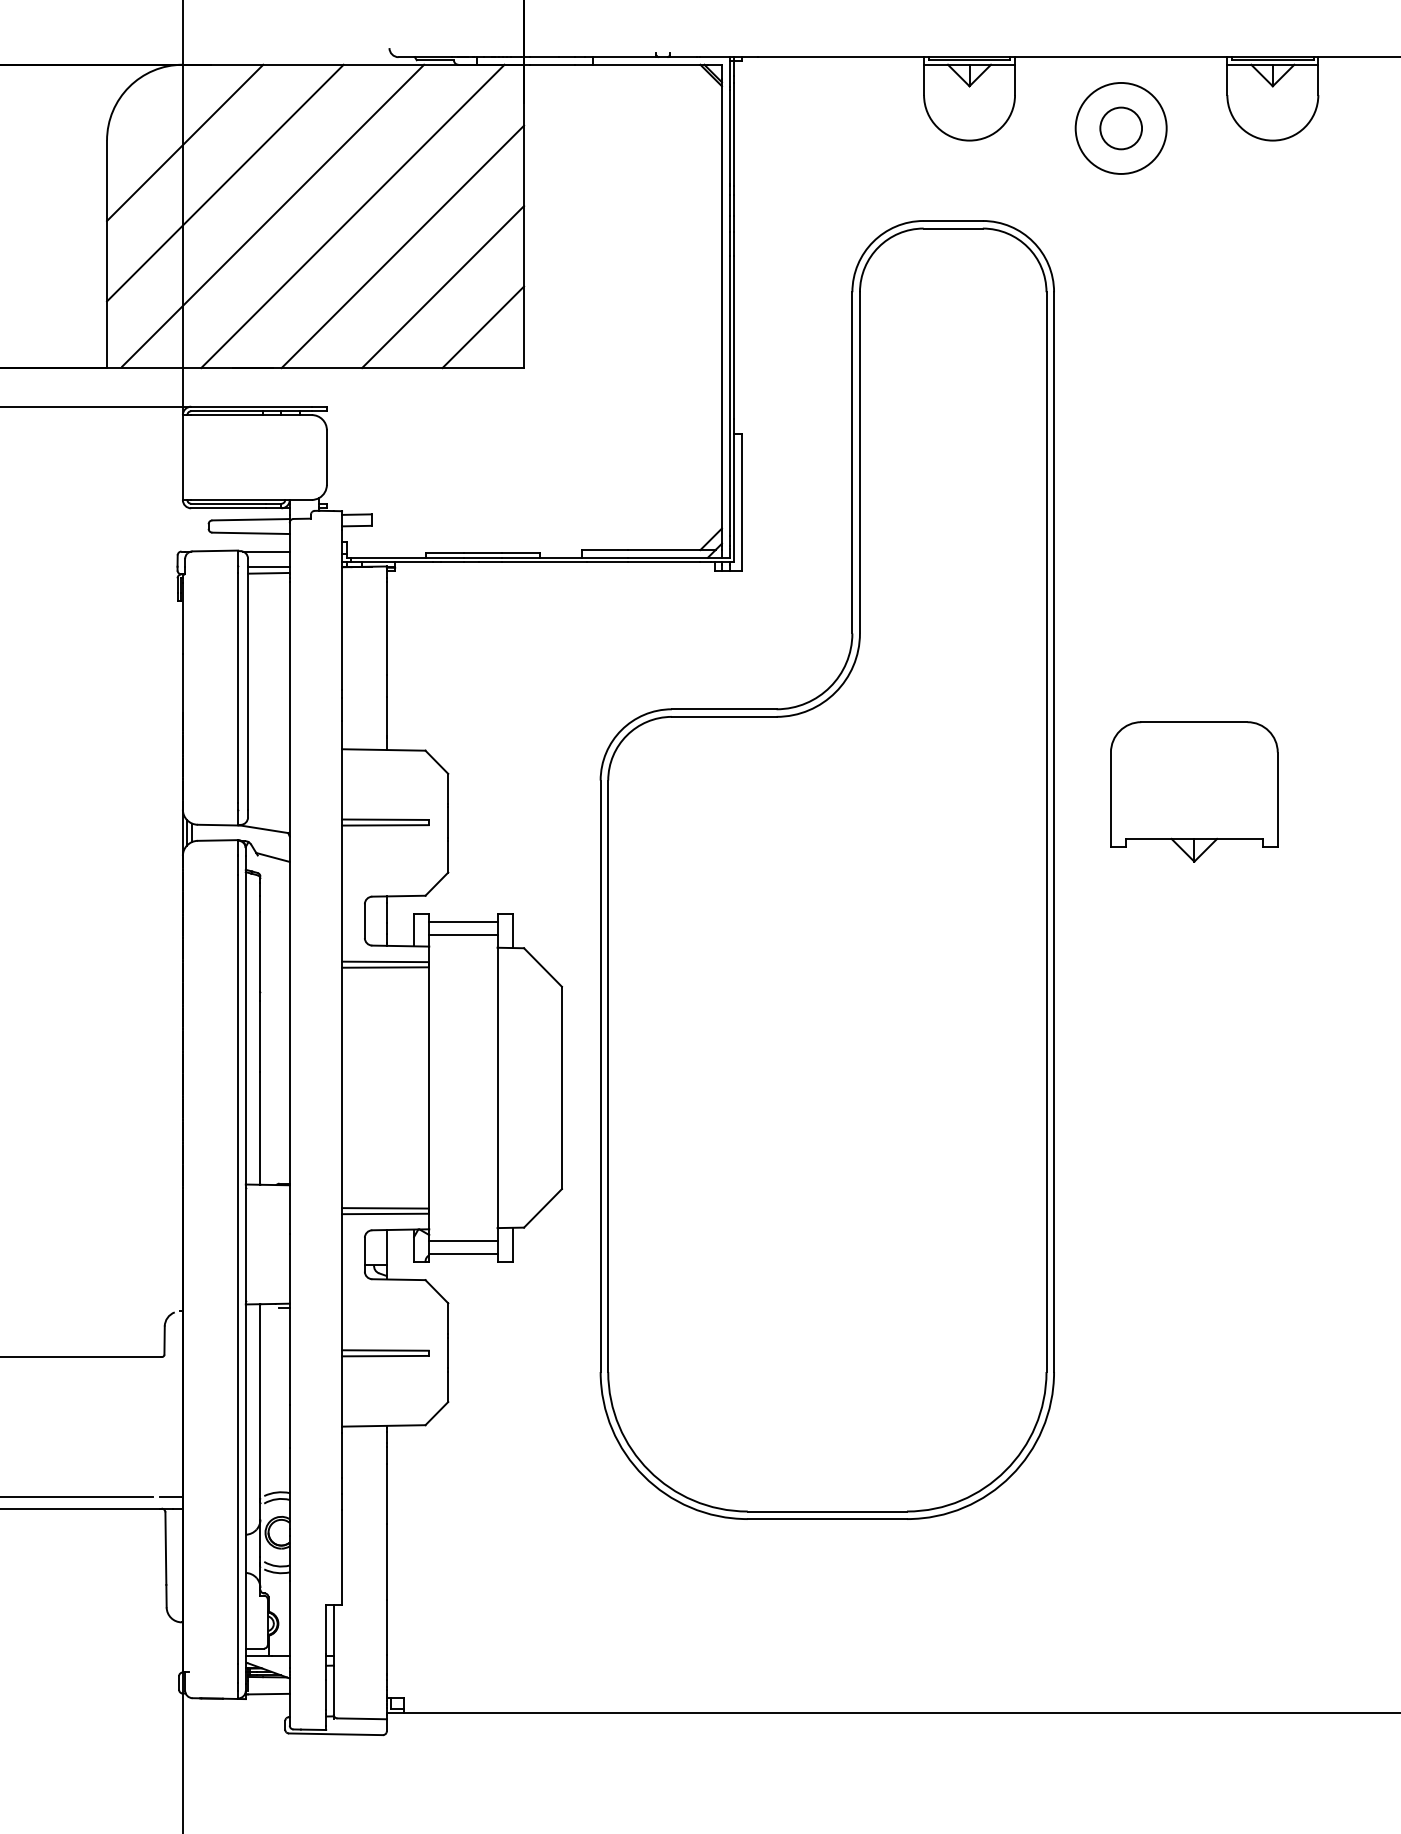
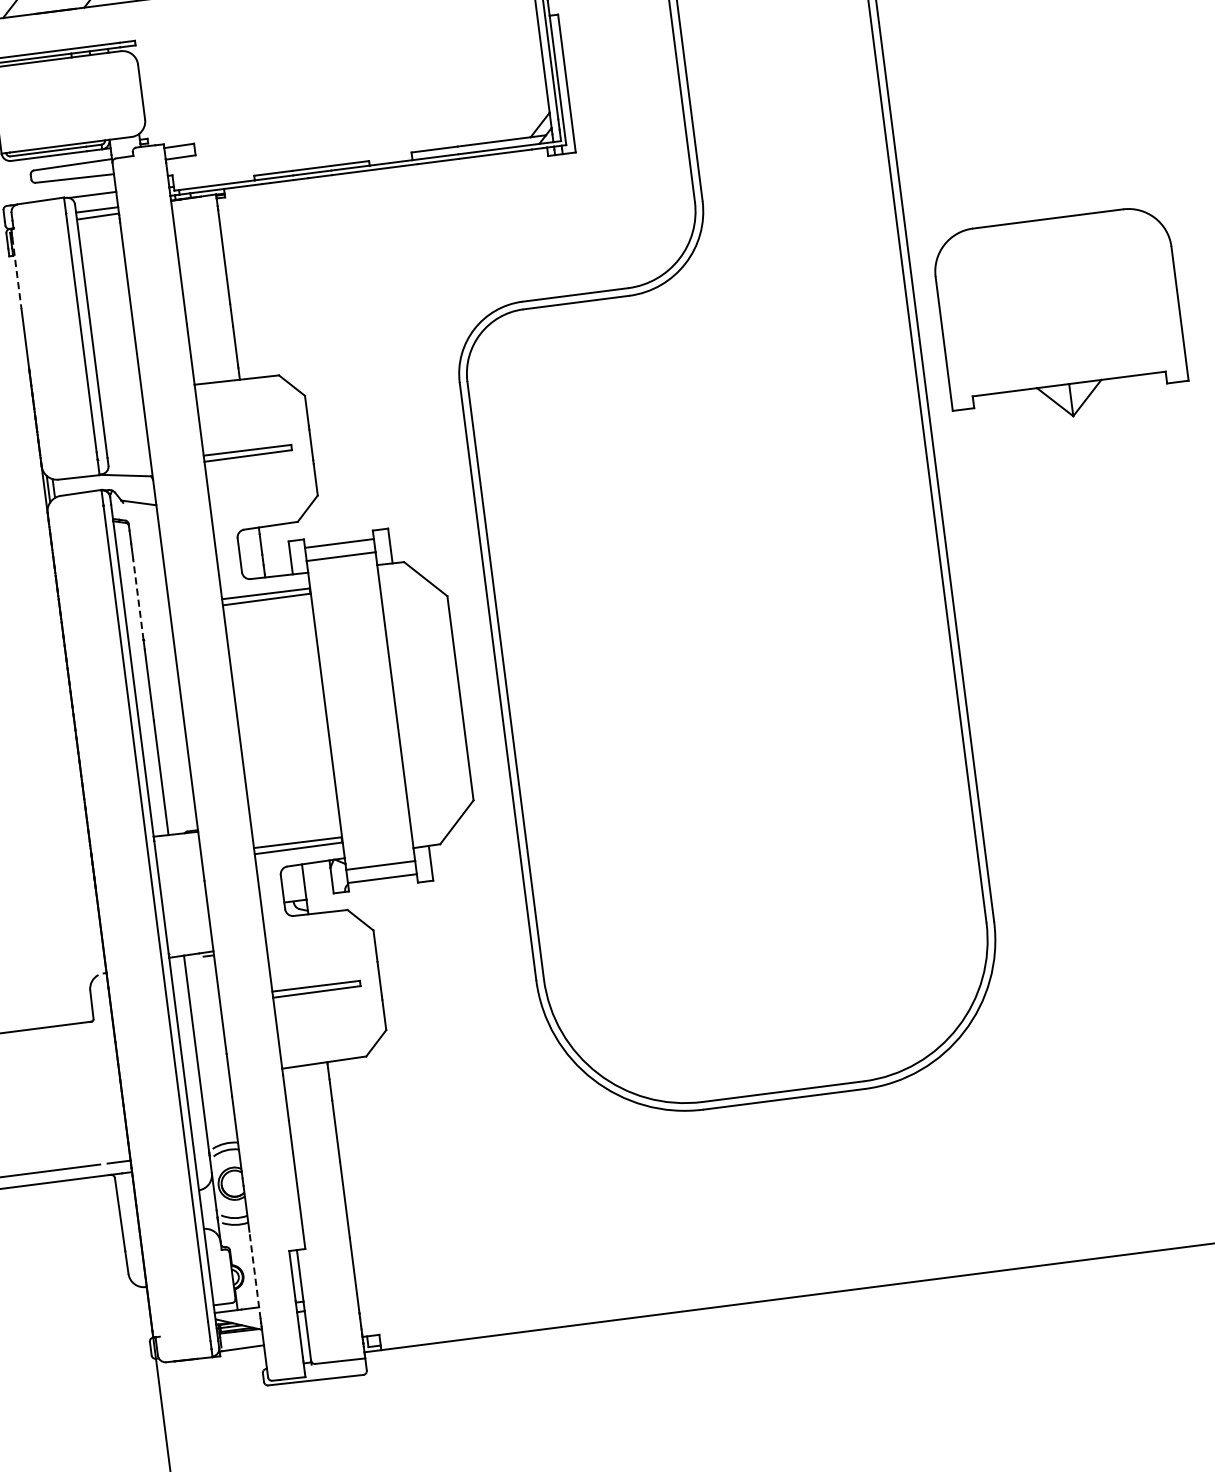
line: (182, 619) -> (16, 274), solid -> dashed
part: (1194, 791) -> (1060, 317), size x1.4
line: (260, 951) -> (138, 599), solid -> dashed
line: (289, 1624) -> (254, 1275), solid -> dashed

